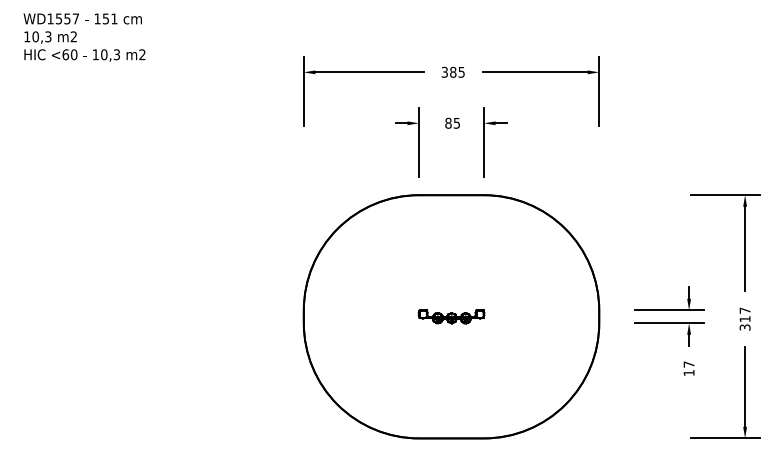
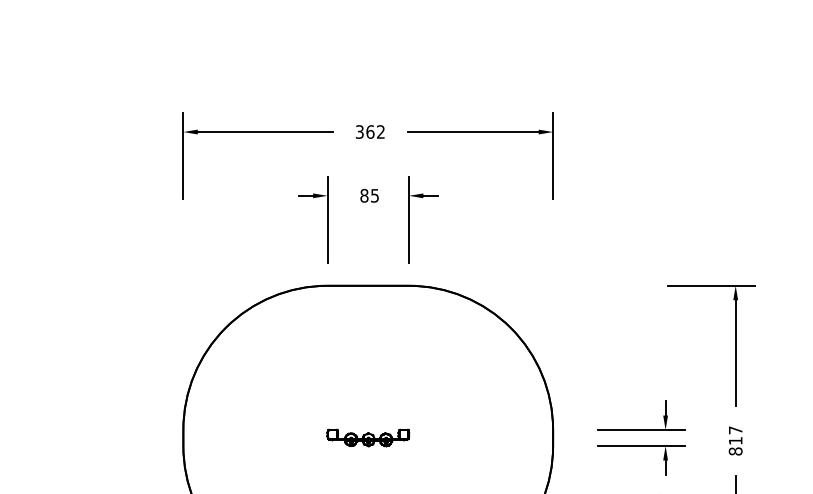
text: (457, 71) -> (375, 130), 385 -> 362
text: (744, 327) -> (734, 451), 317 -> 817

